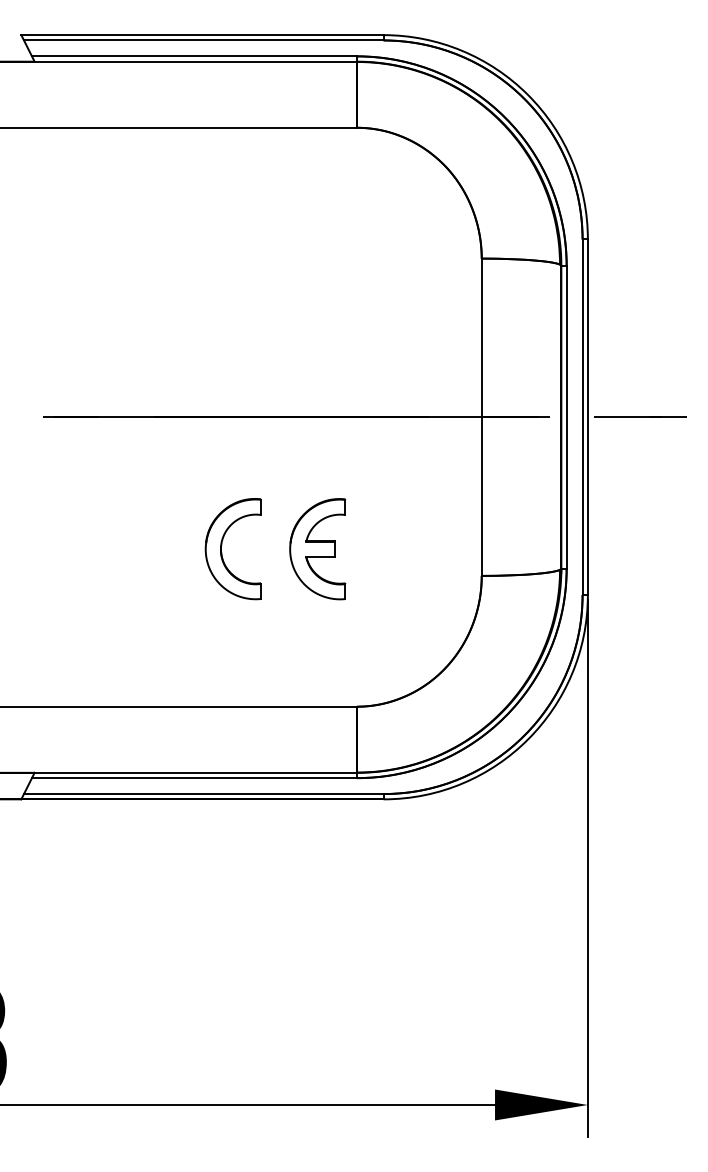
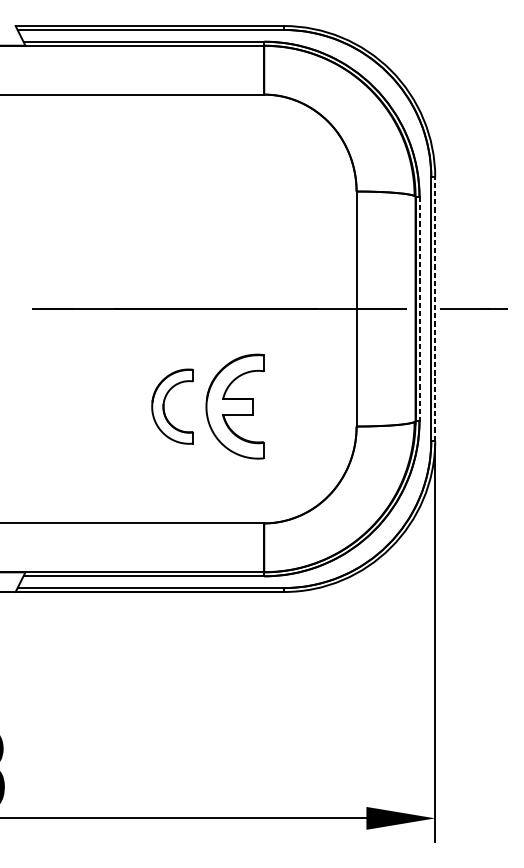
line: (566, 417) -> (419, 309), solid -> dashed
line: (587, 417) -> (434, 309), solid -> dashed
part: (317, 549) -> (234, 406), size x1.4

